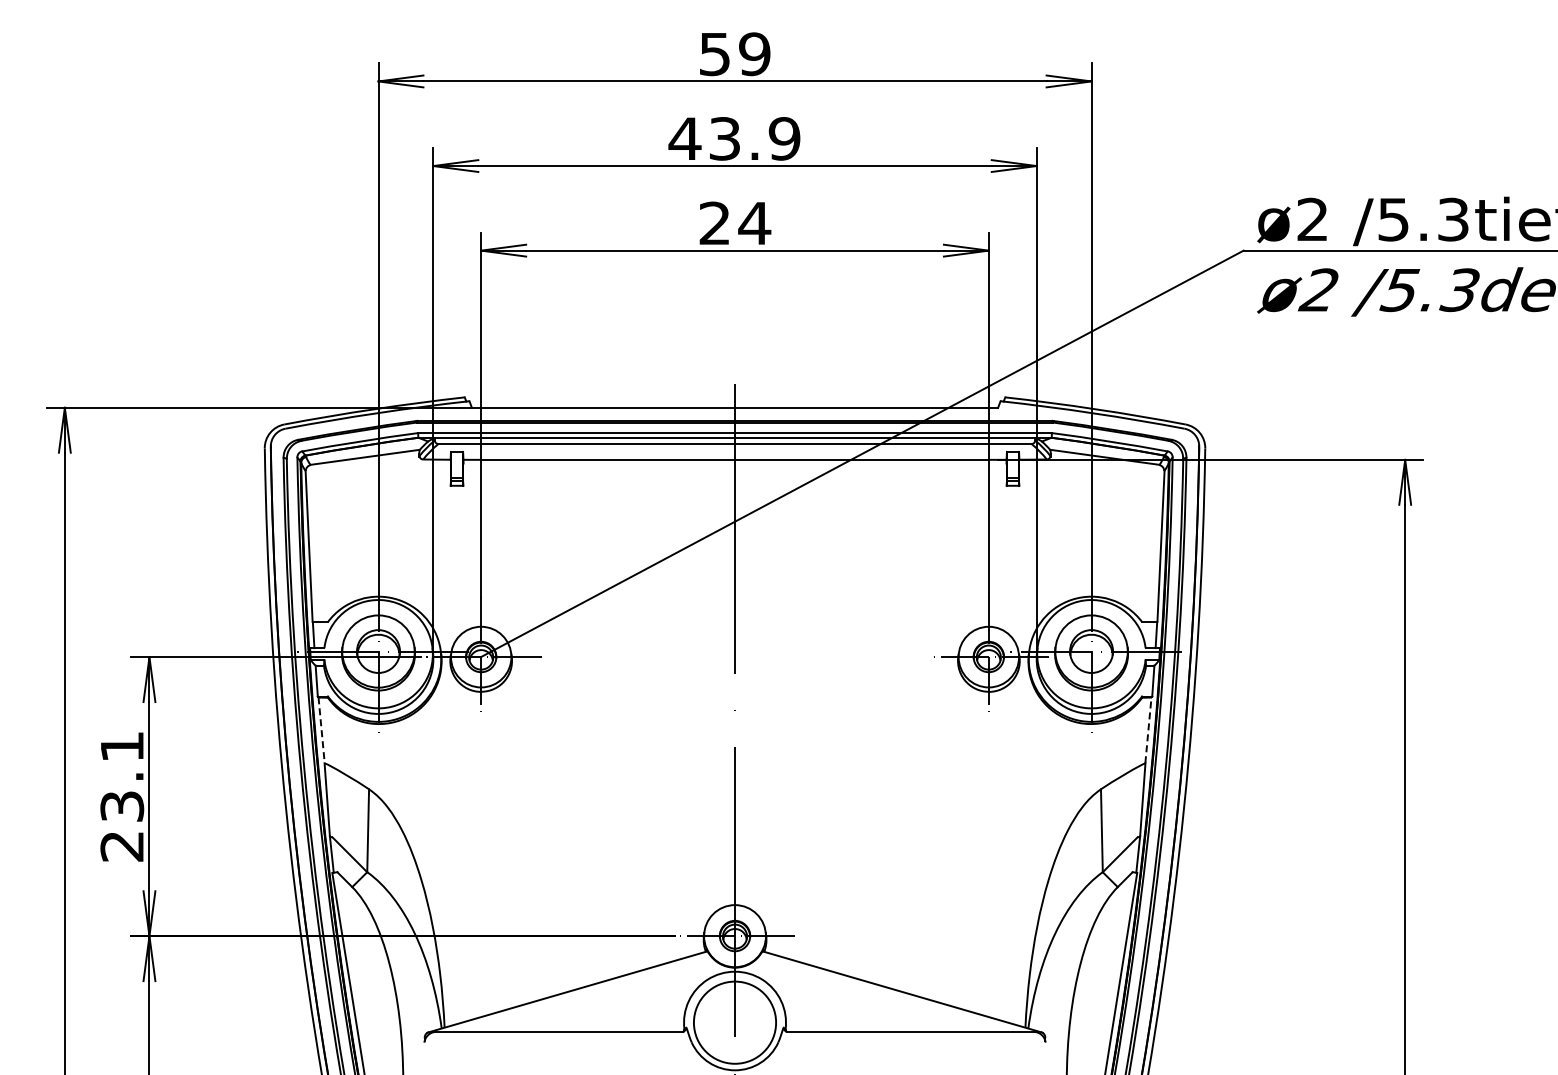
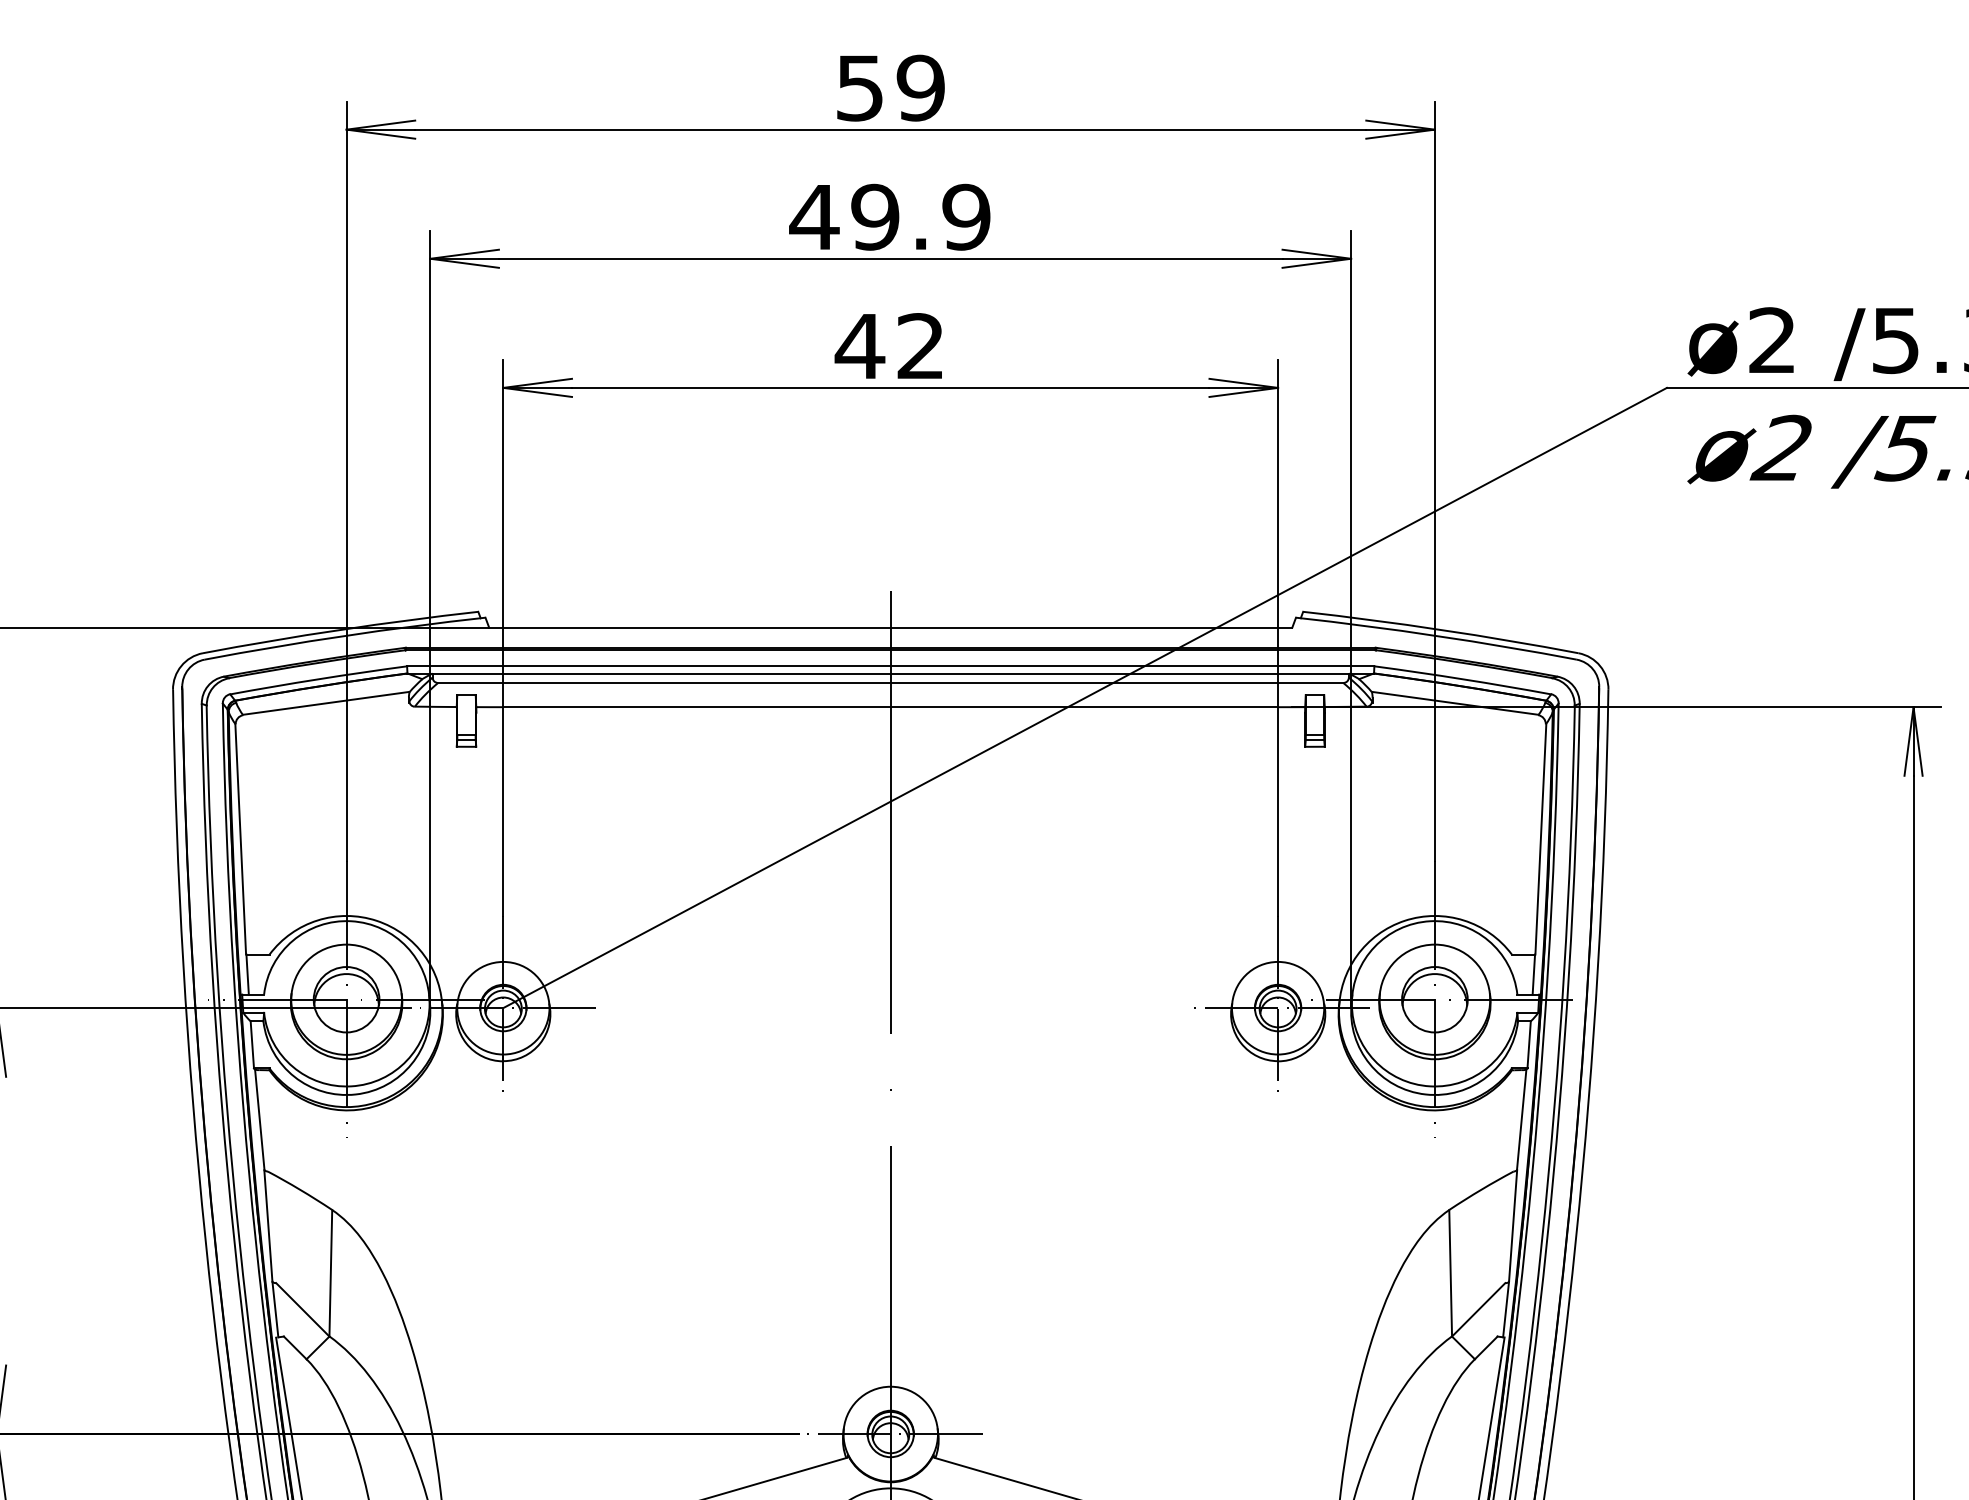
text: (724, 138) -> (874, 216), 43.9 -> 49.9
text: (734, 222) -> (889, 344), 24 -> 42
line: (1148, 729) -> (1521, 1118), dashed -> solid
line: (321, 730) -> (259, 1120), dashed -> solid

